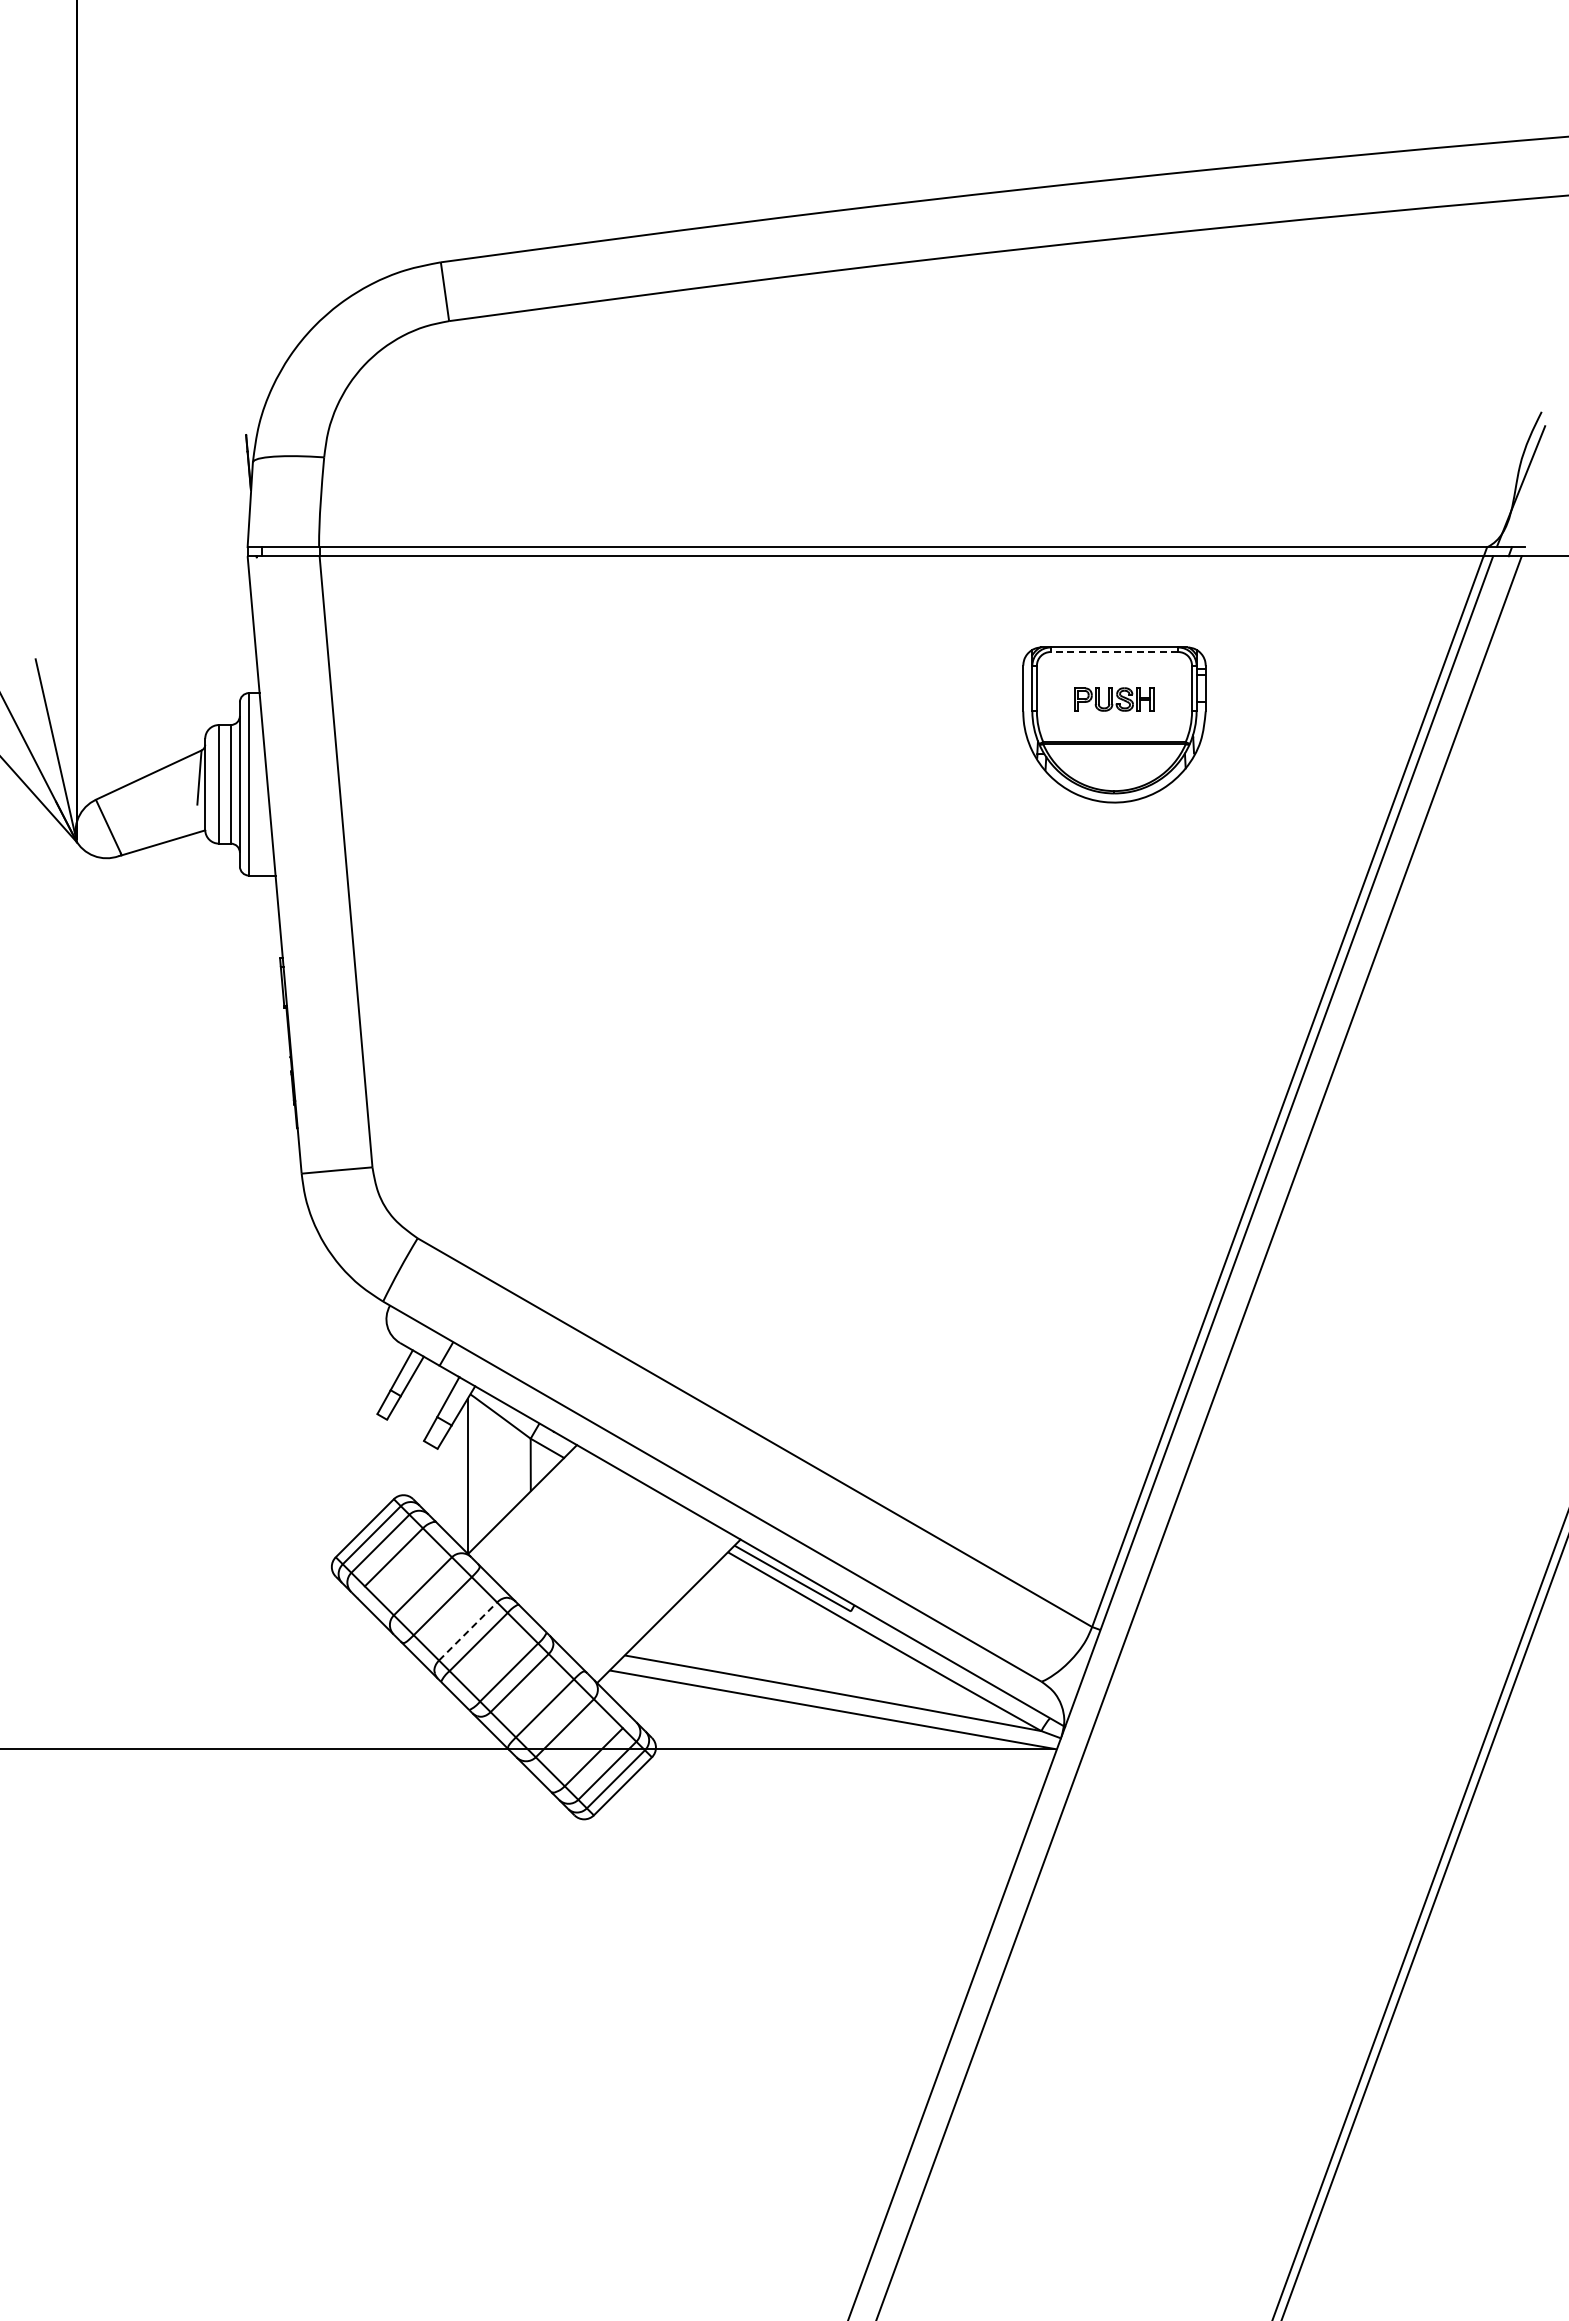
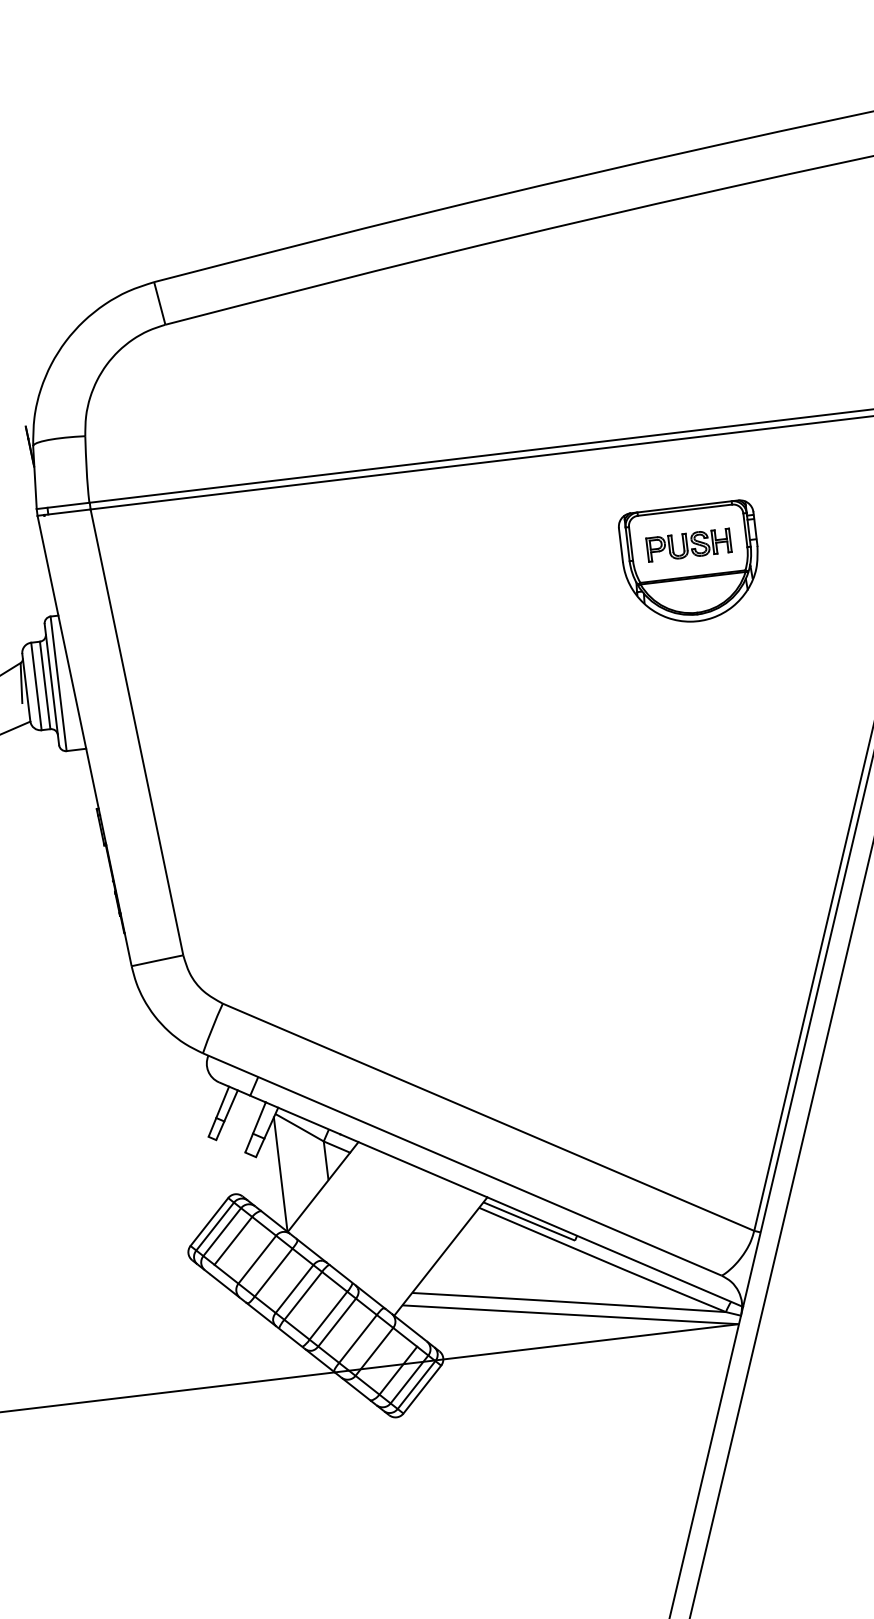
line: (1114, 652) -> (685, 510), dashed -> solid
part: (1113, 699) -> (688, 545), size x1.43
line: (468, 1631) -> (294, 1289), dashed -> solid

